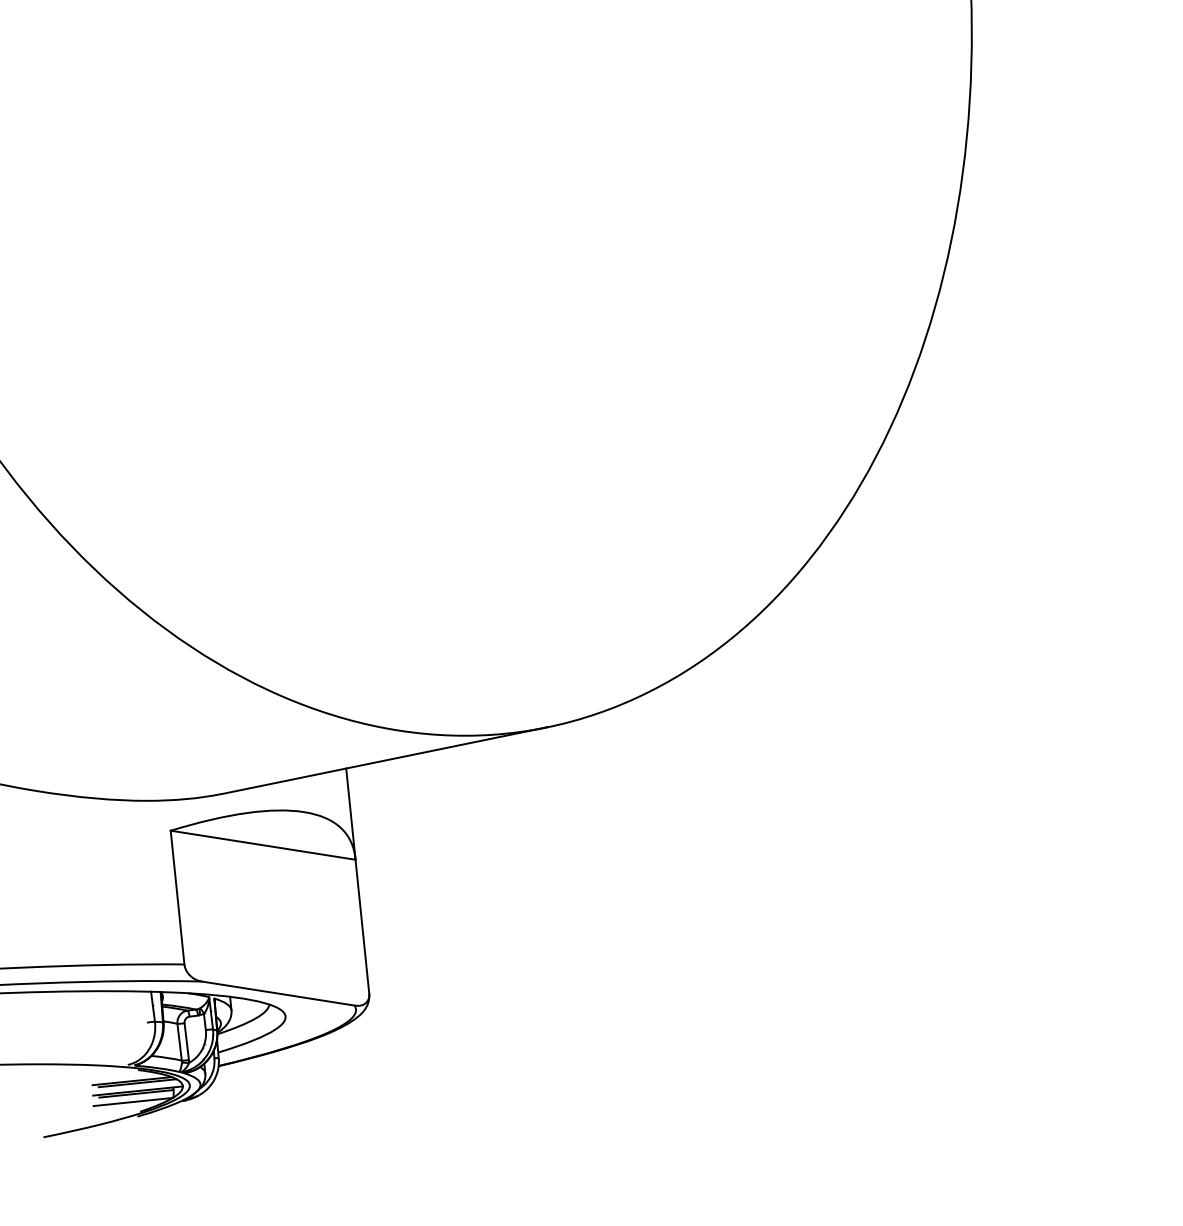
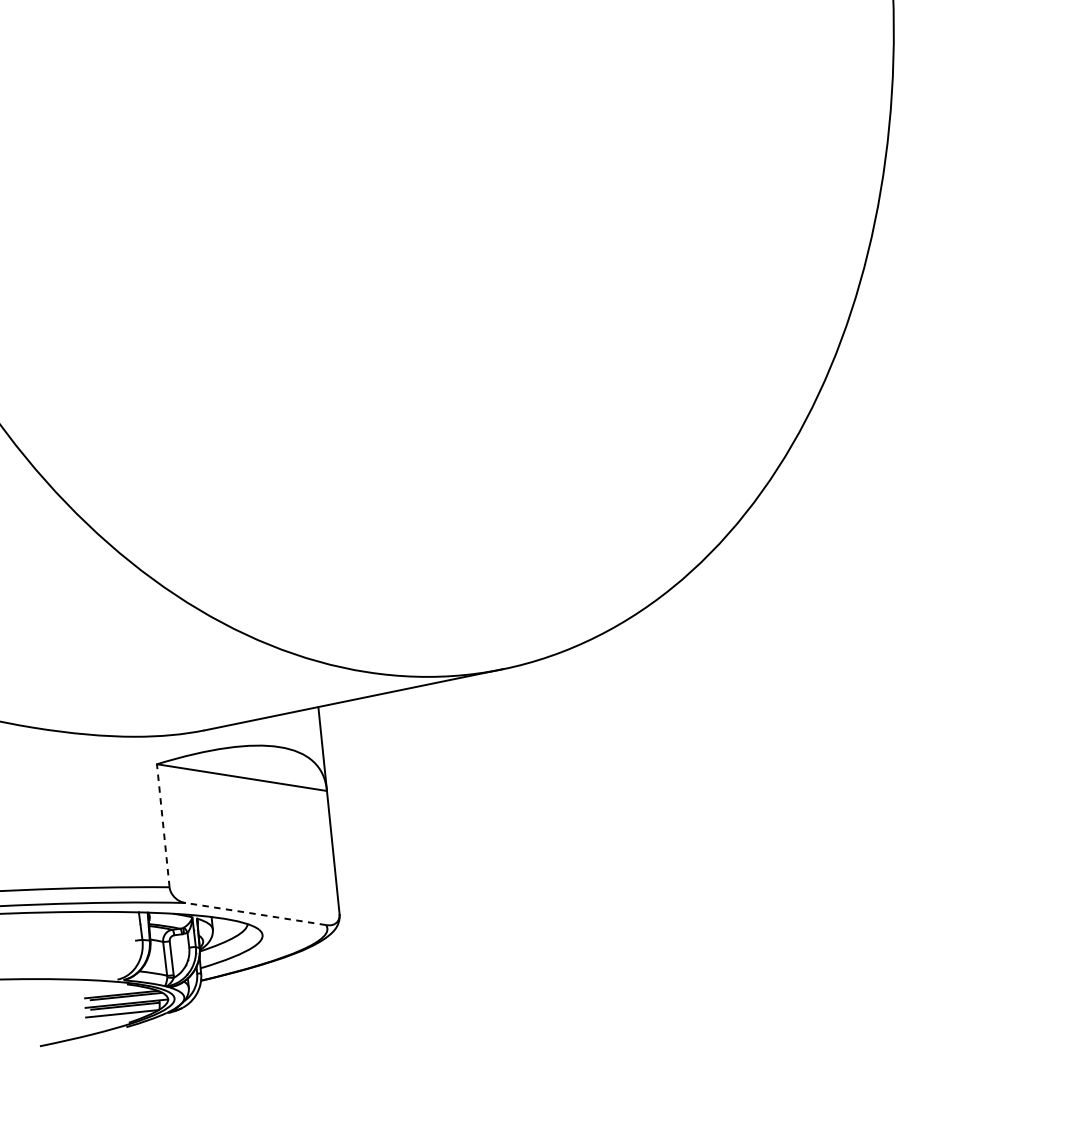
line: (177, 897) -> (163, 825), solid -> dashed
line: (277, 993) -> (255, 913), solid -> dashed

